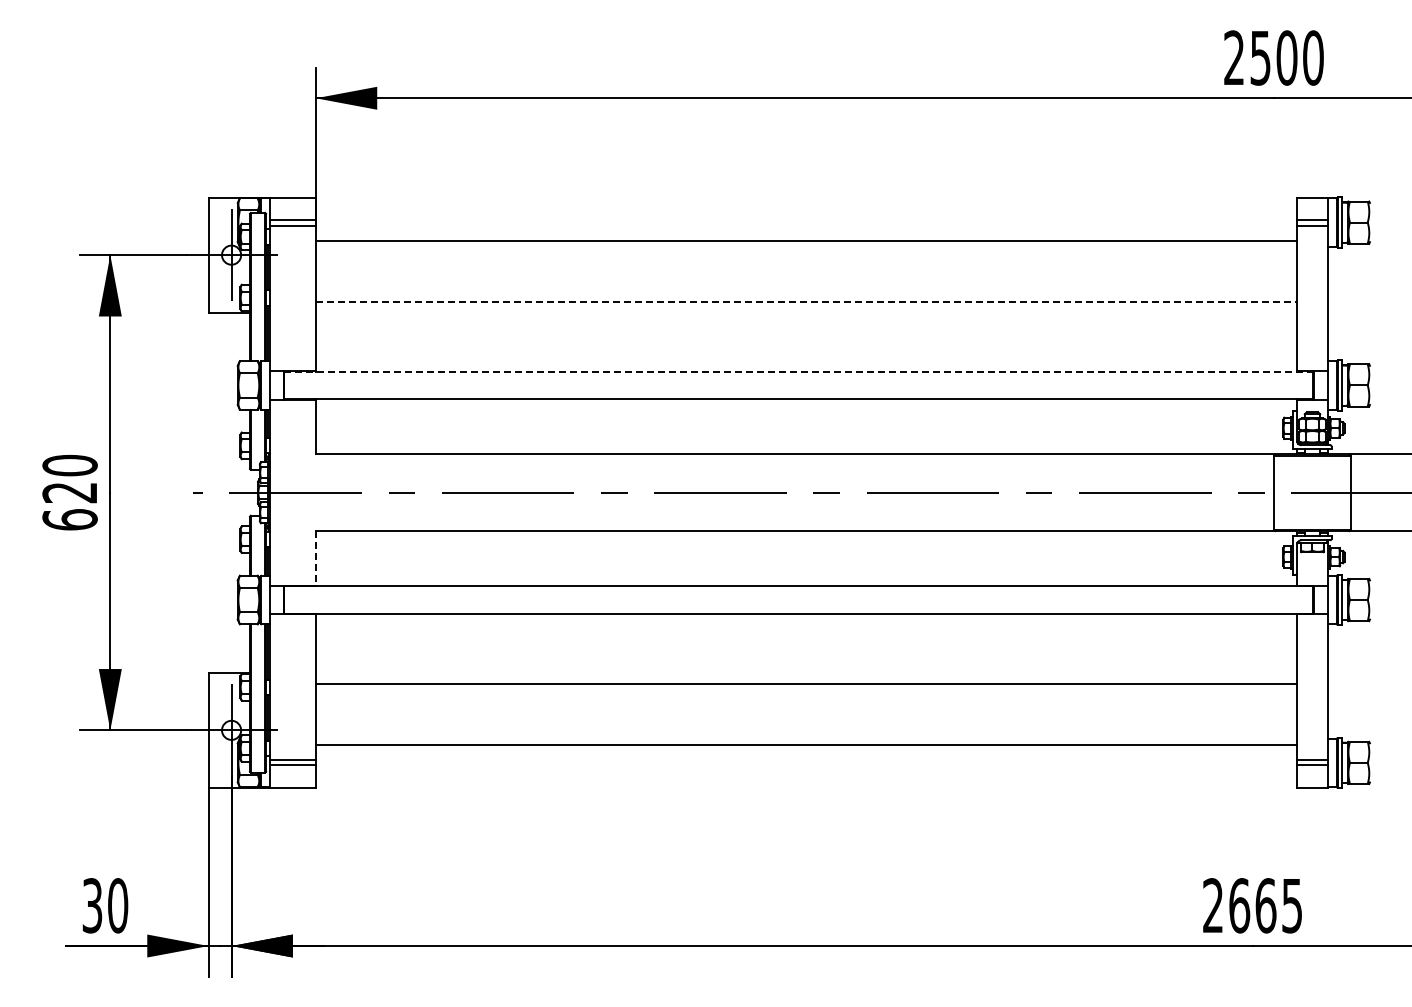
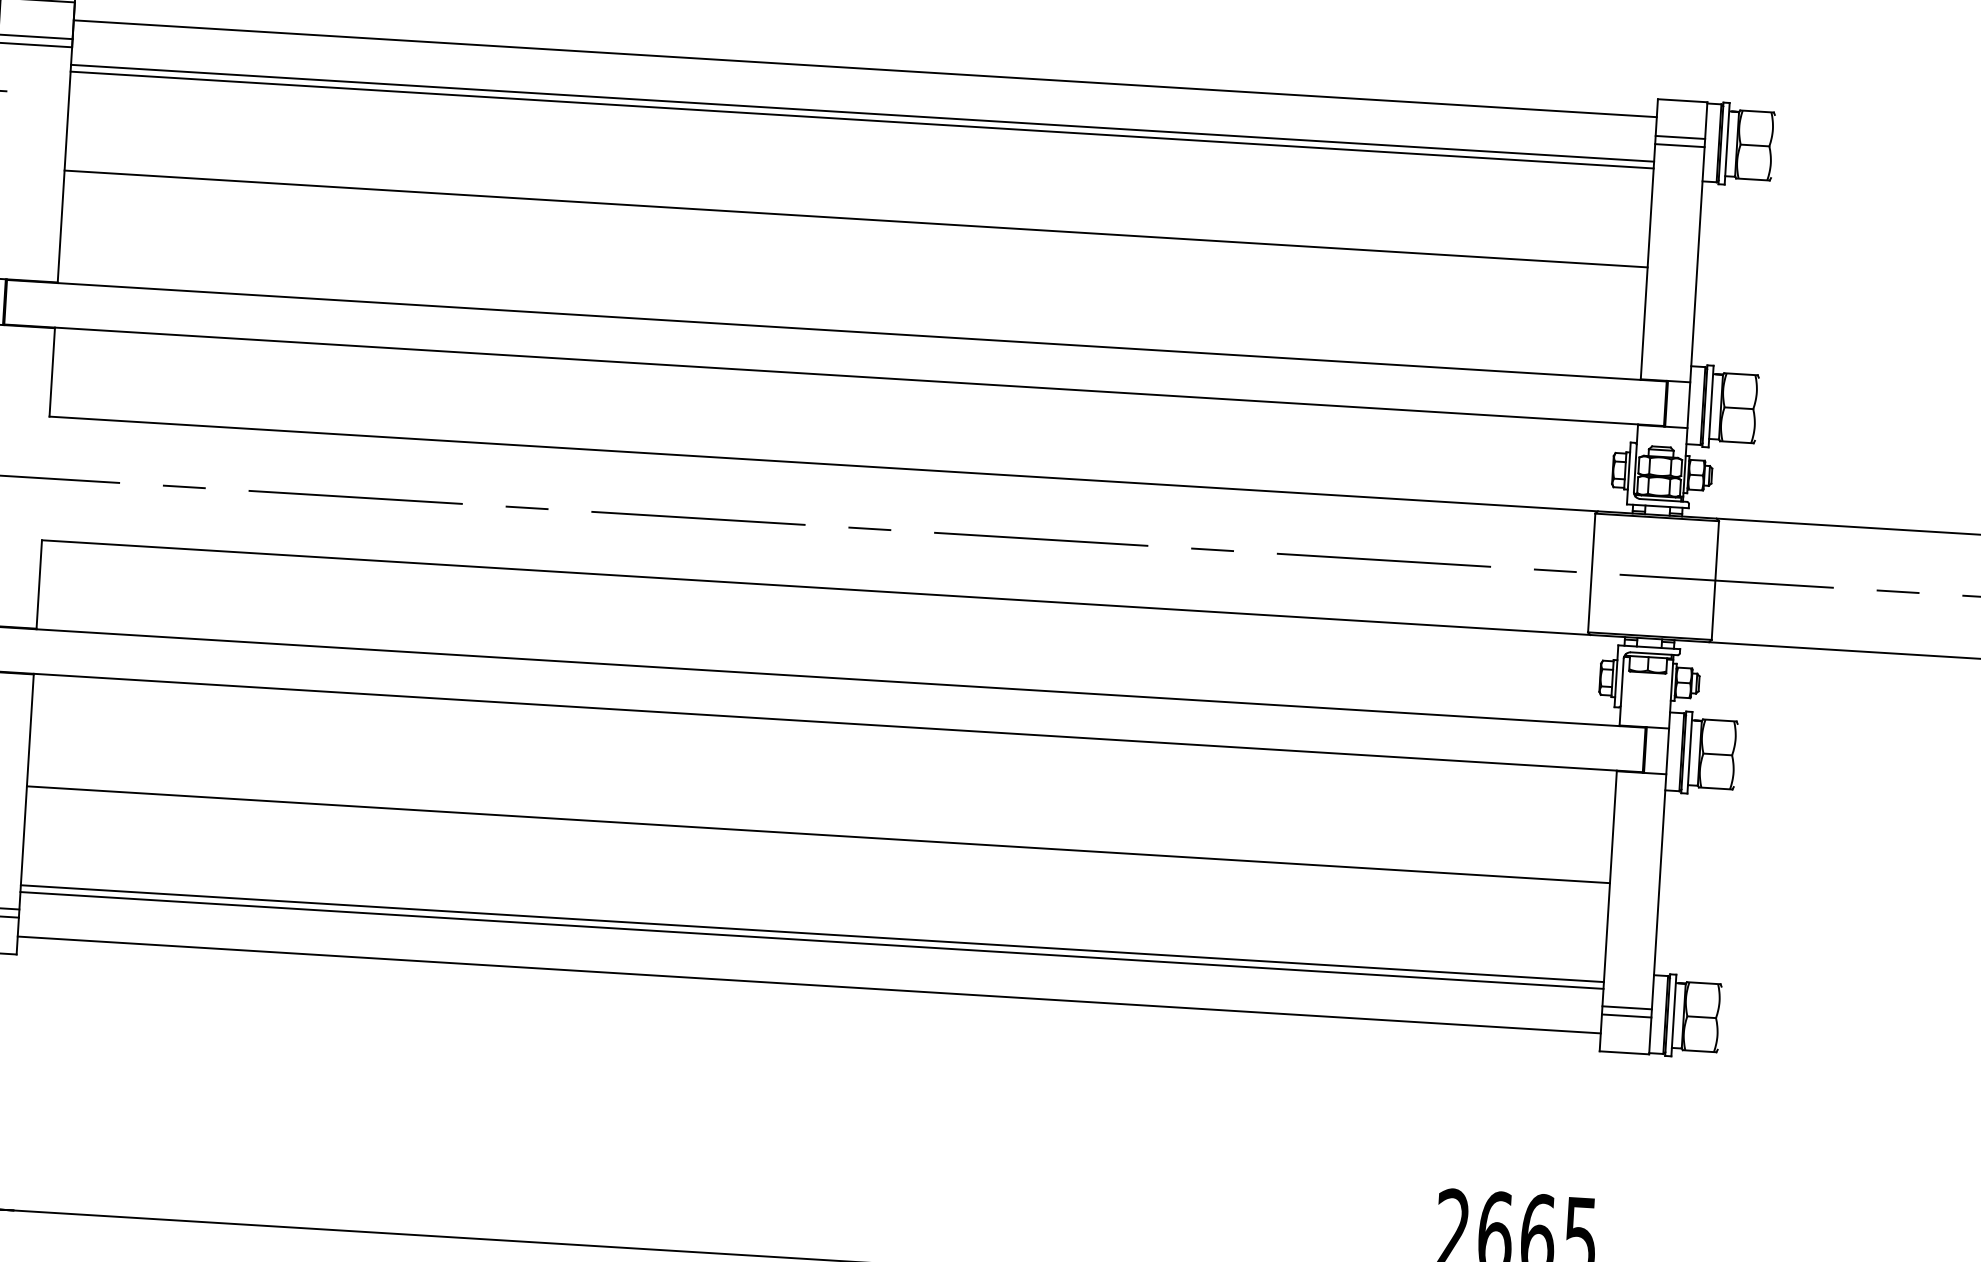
line: (806, 208) -> (865, 68), added
line: (806, 236) -> (862, 113), added
line: (806, 301) -> (856, 218), dashed -> solid
line: (799, 371) -> (837, 330), dashed -> solid
line: (315, 558) -> (38, 584), dashed -> solid
line: (806, 749) -> (811, 941), added
line: (806, 776) -> (809, 984), added

